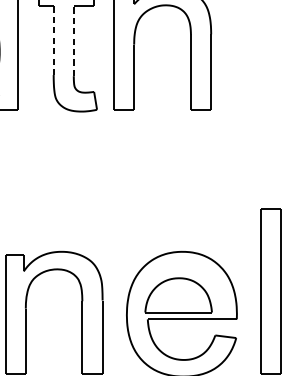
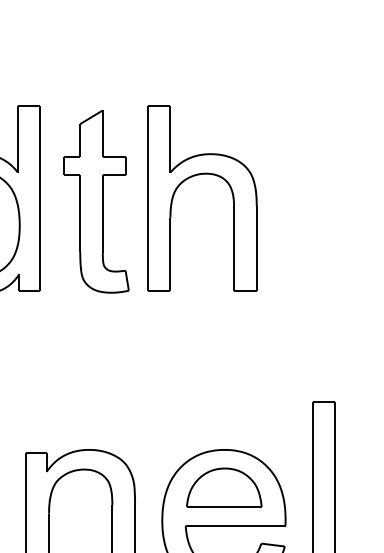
line: (53, 40) -> (80, 213), dashed -> solid
line: (73, 40) -> (102, 213), dashed -> solid
part: (178, 295) -> (224, 487), moved

